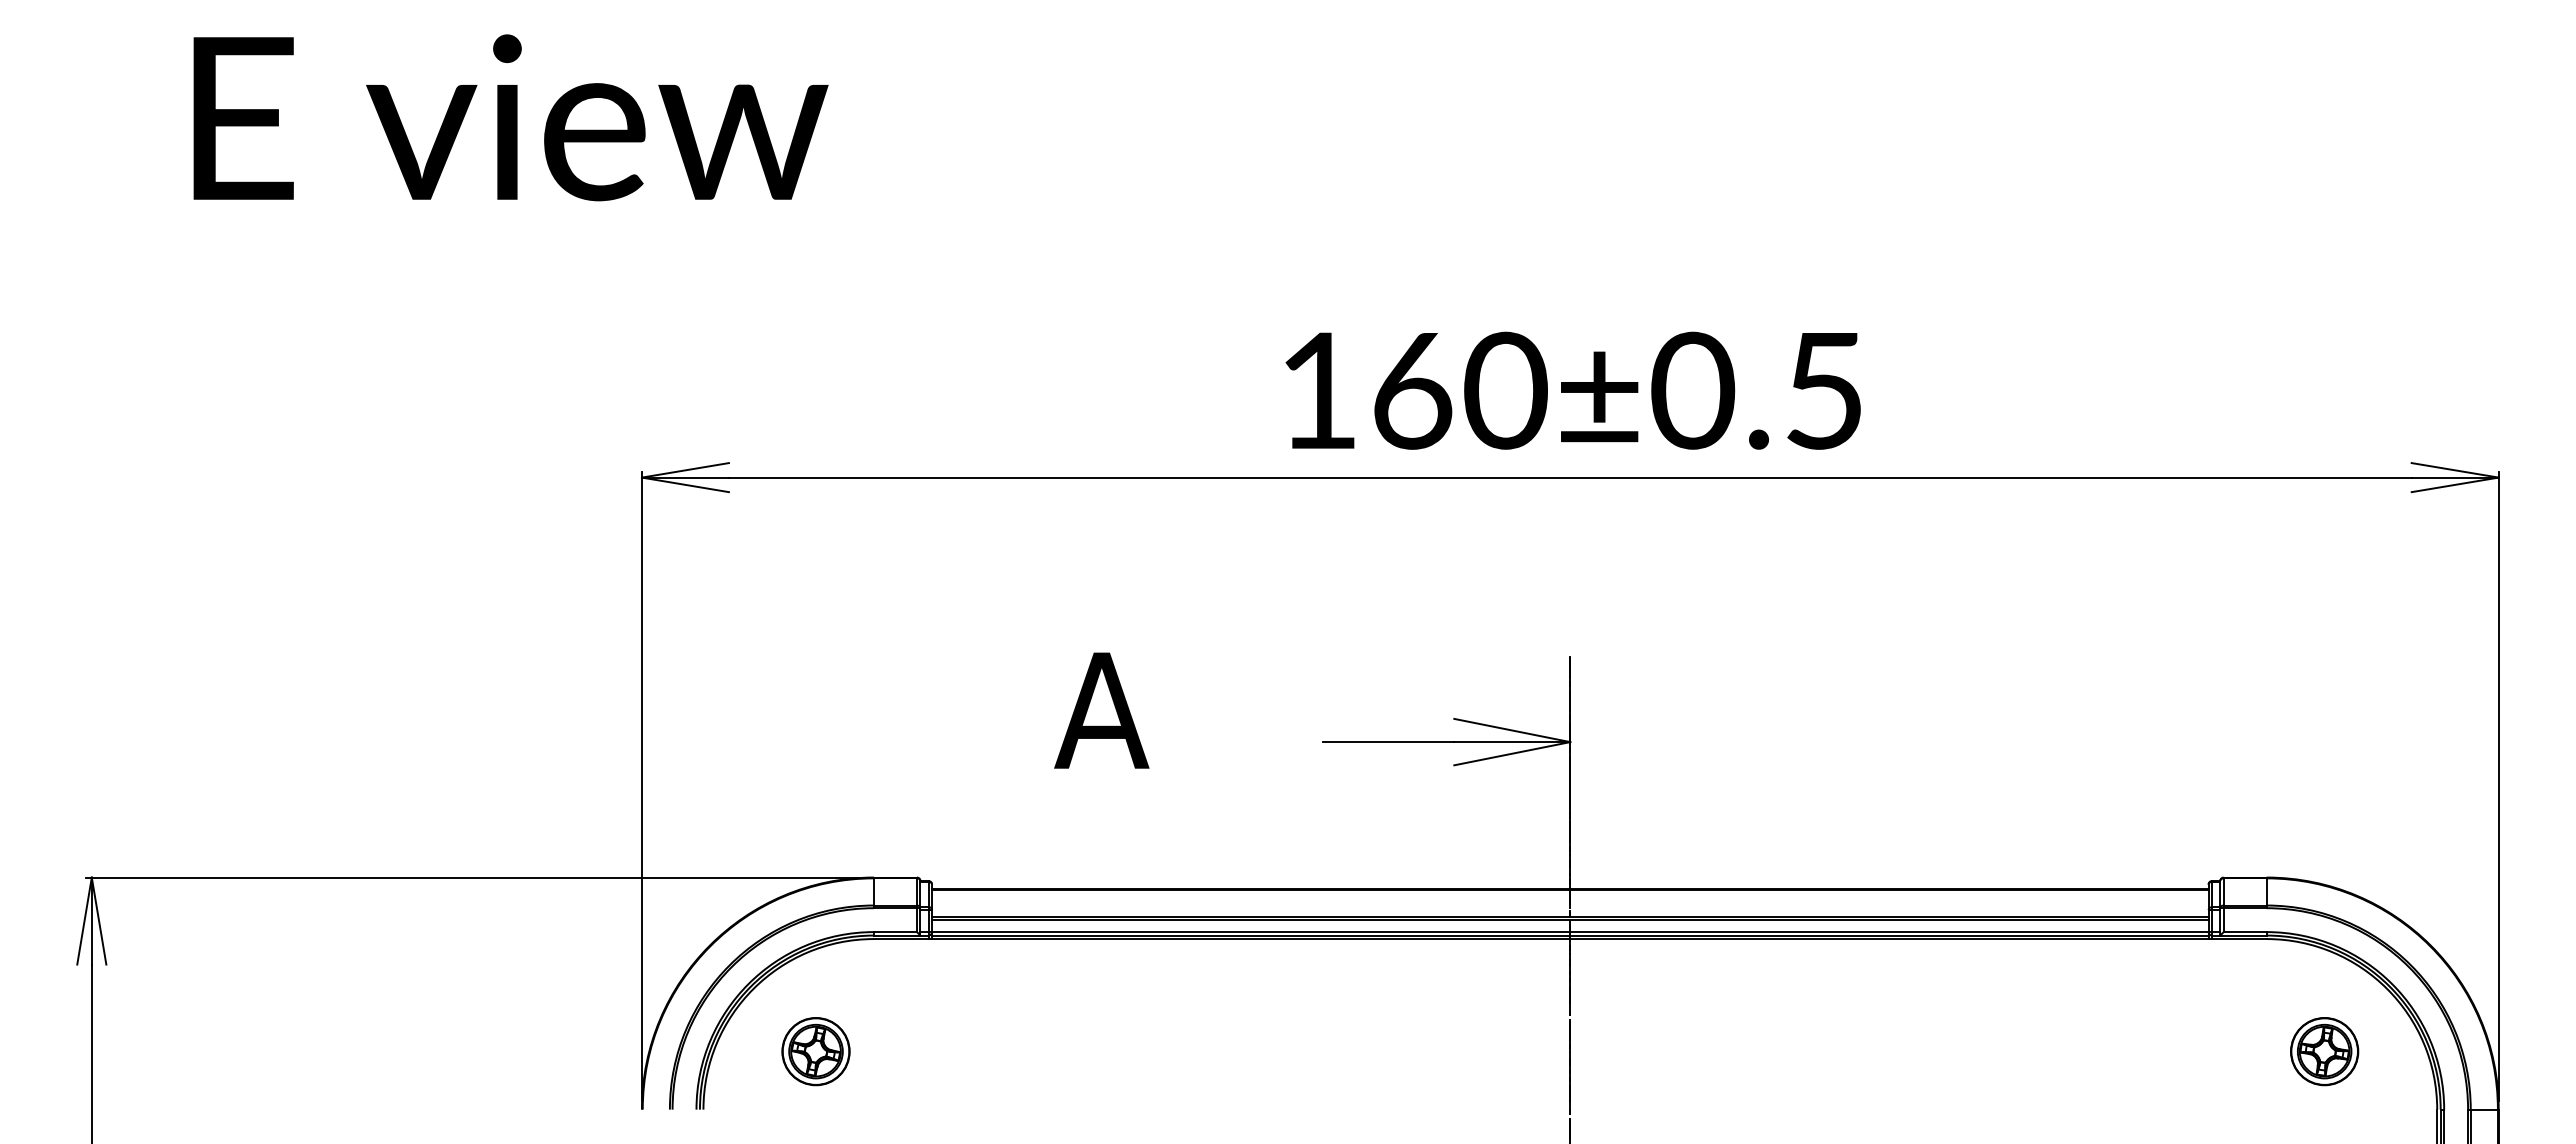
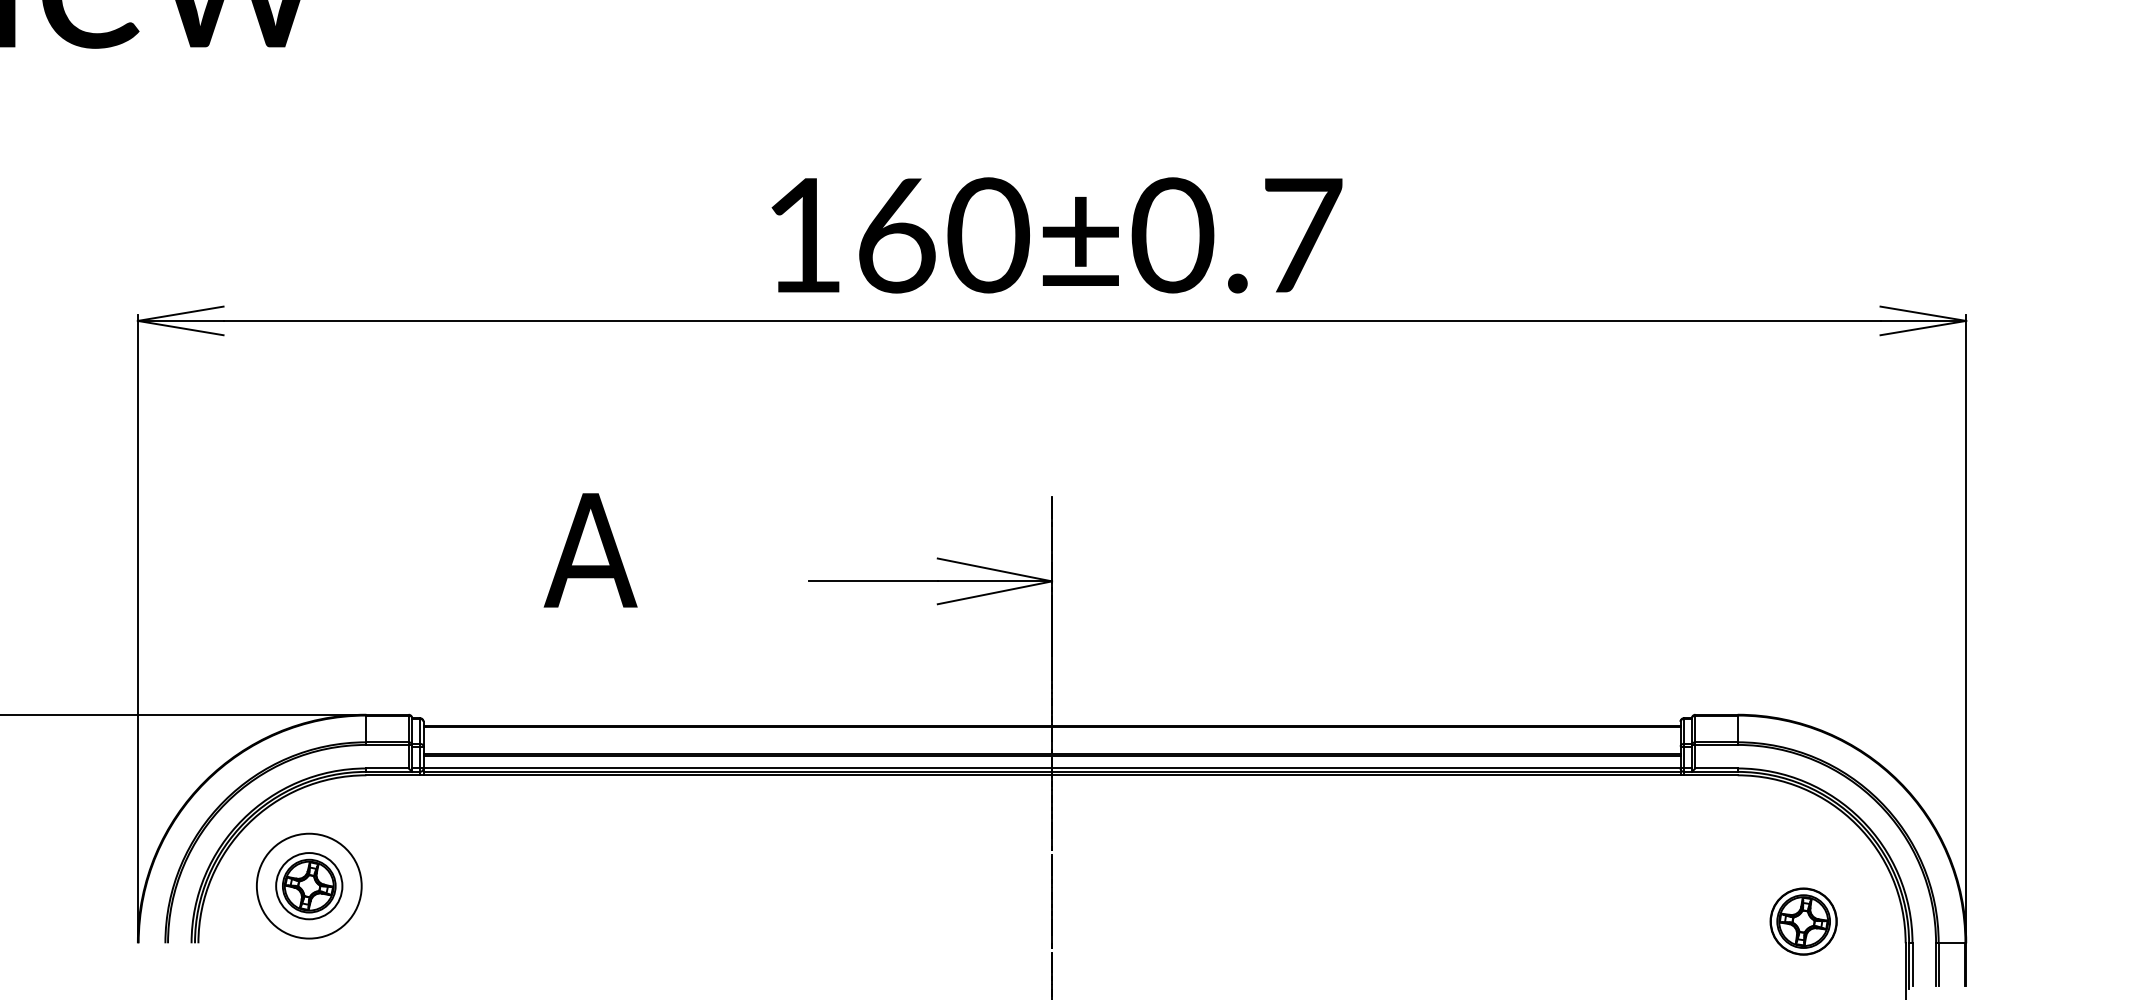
text: (1825, 391) -> (1303, 236), 160±0.5 -> 160±0.7
circle: (815, 1051) -> (308, 886), size x1.6
part: (2324, 1051) -> (1803, 921), moved

